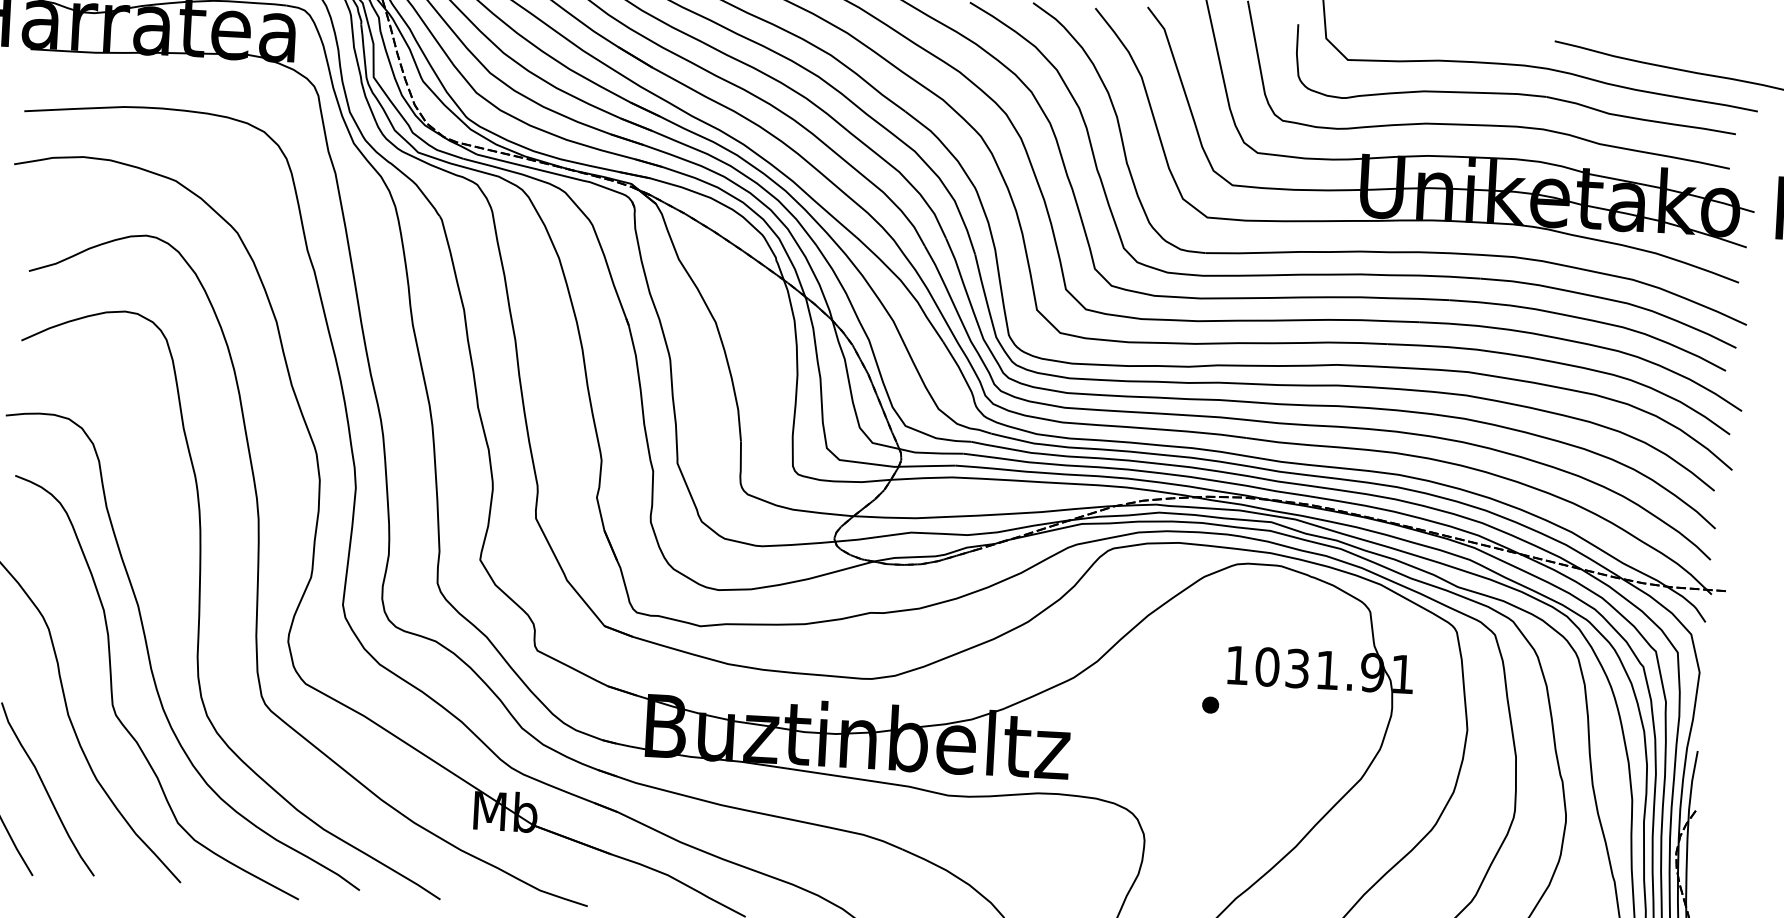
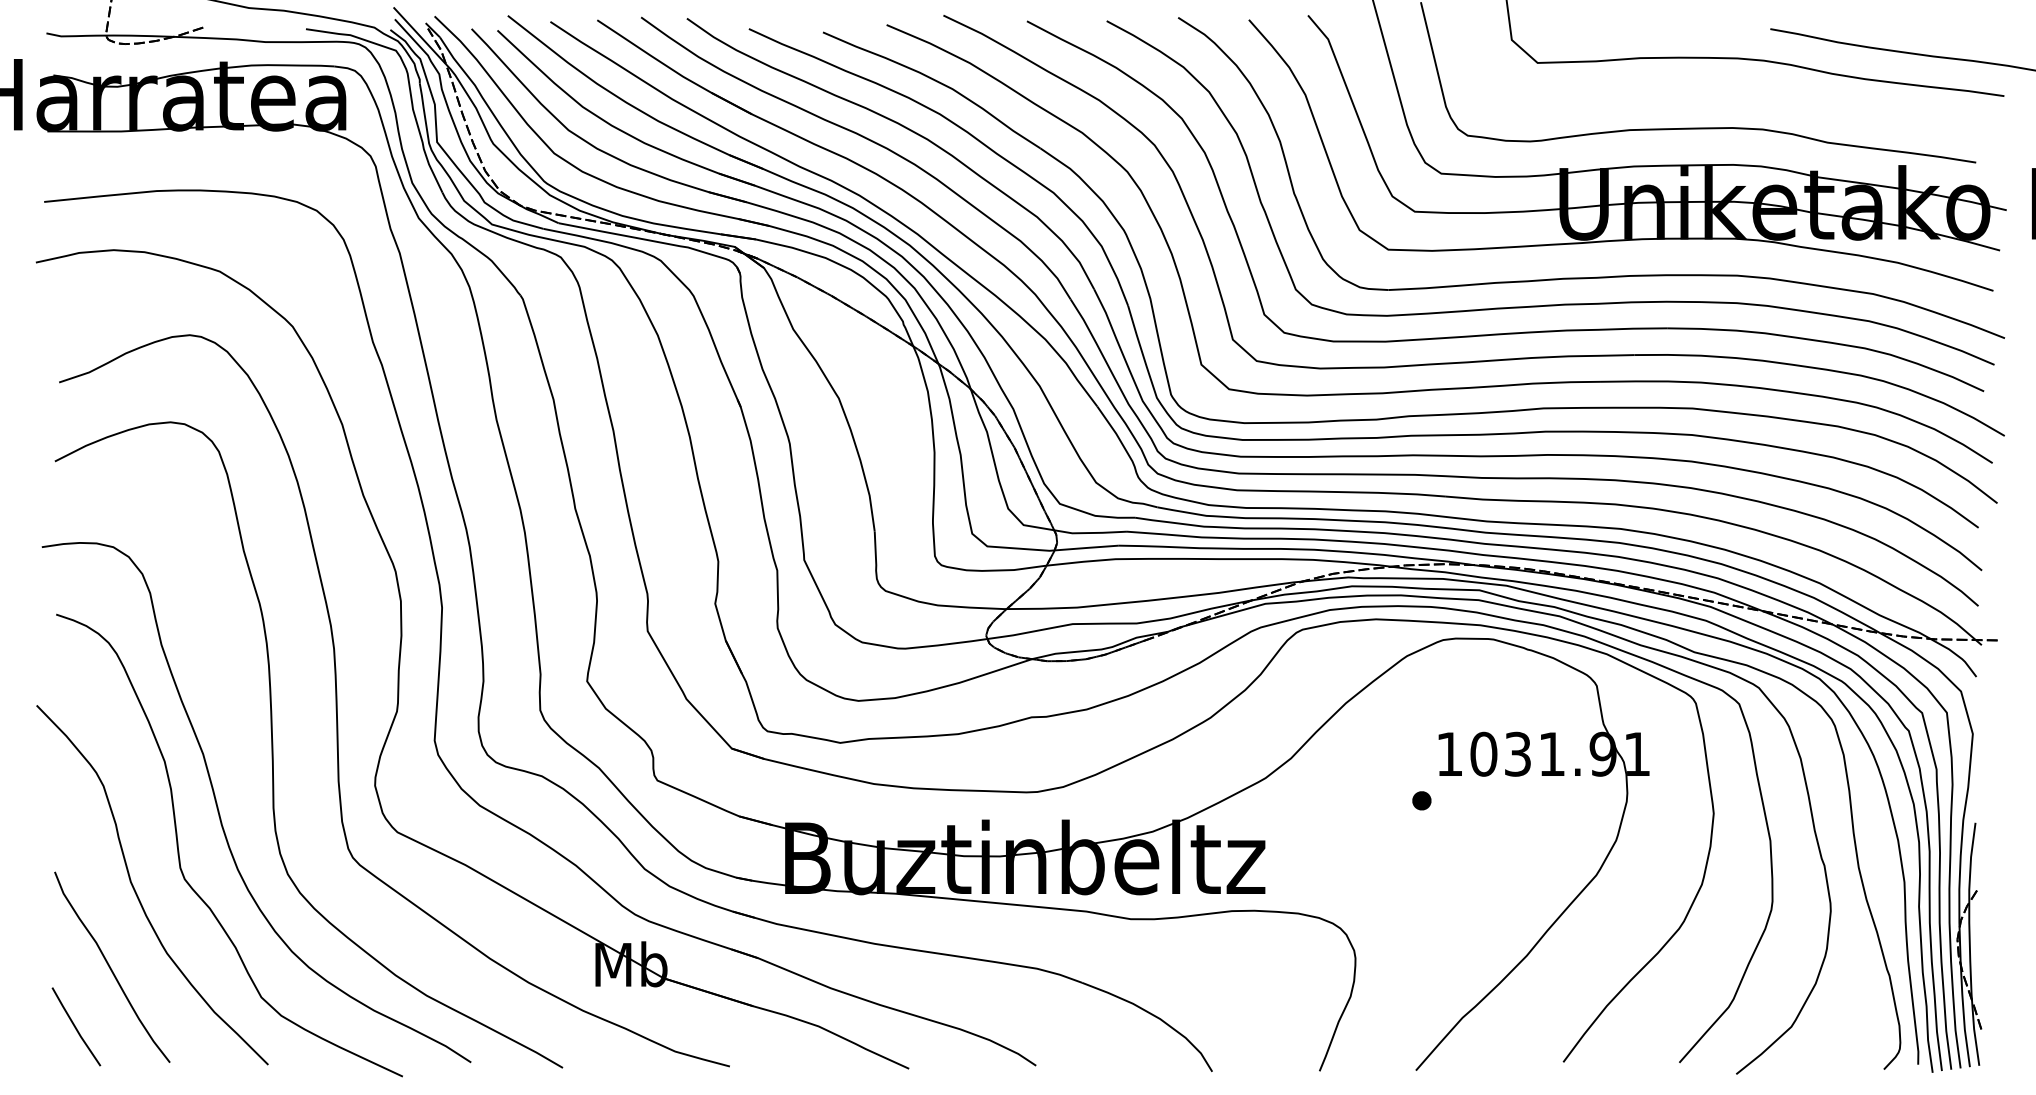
part: (1515, 93) -> (1729, 90), removed

